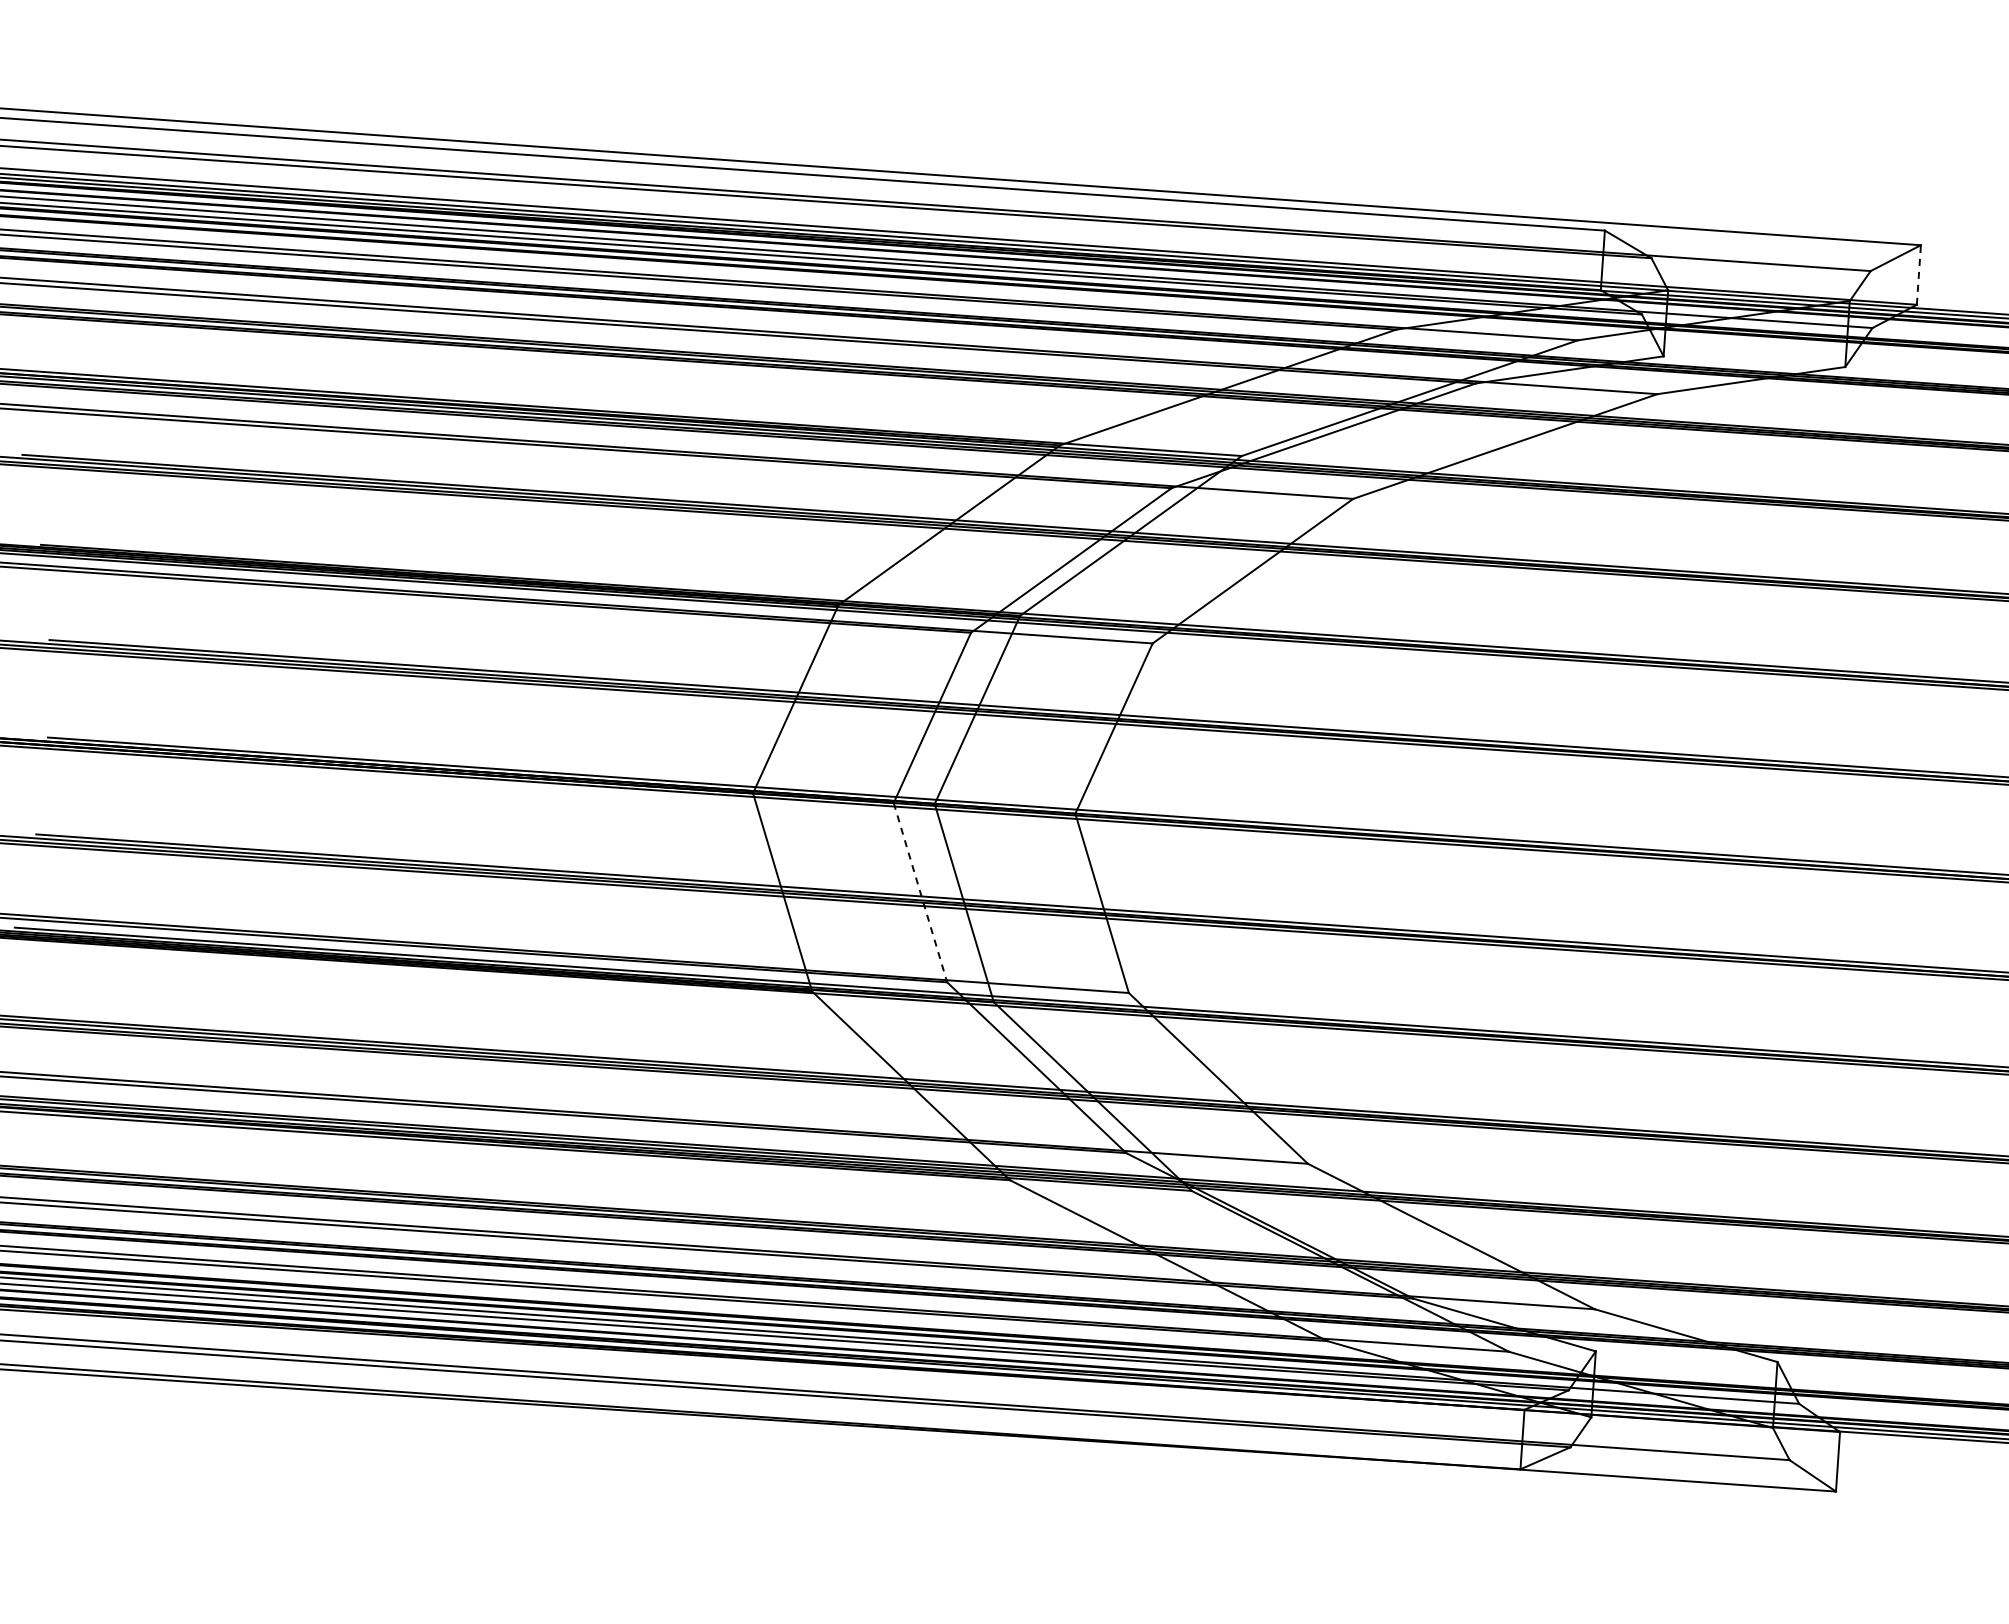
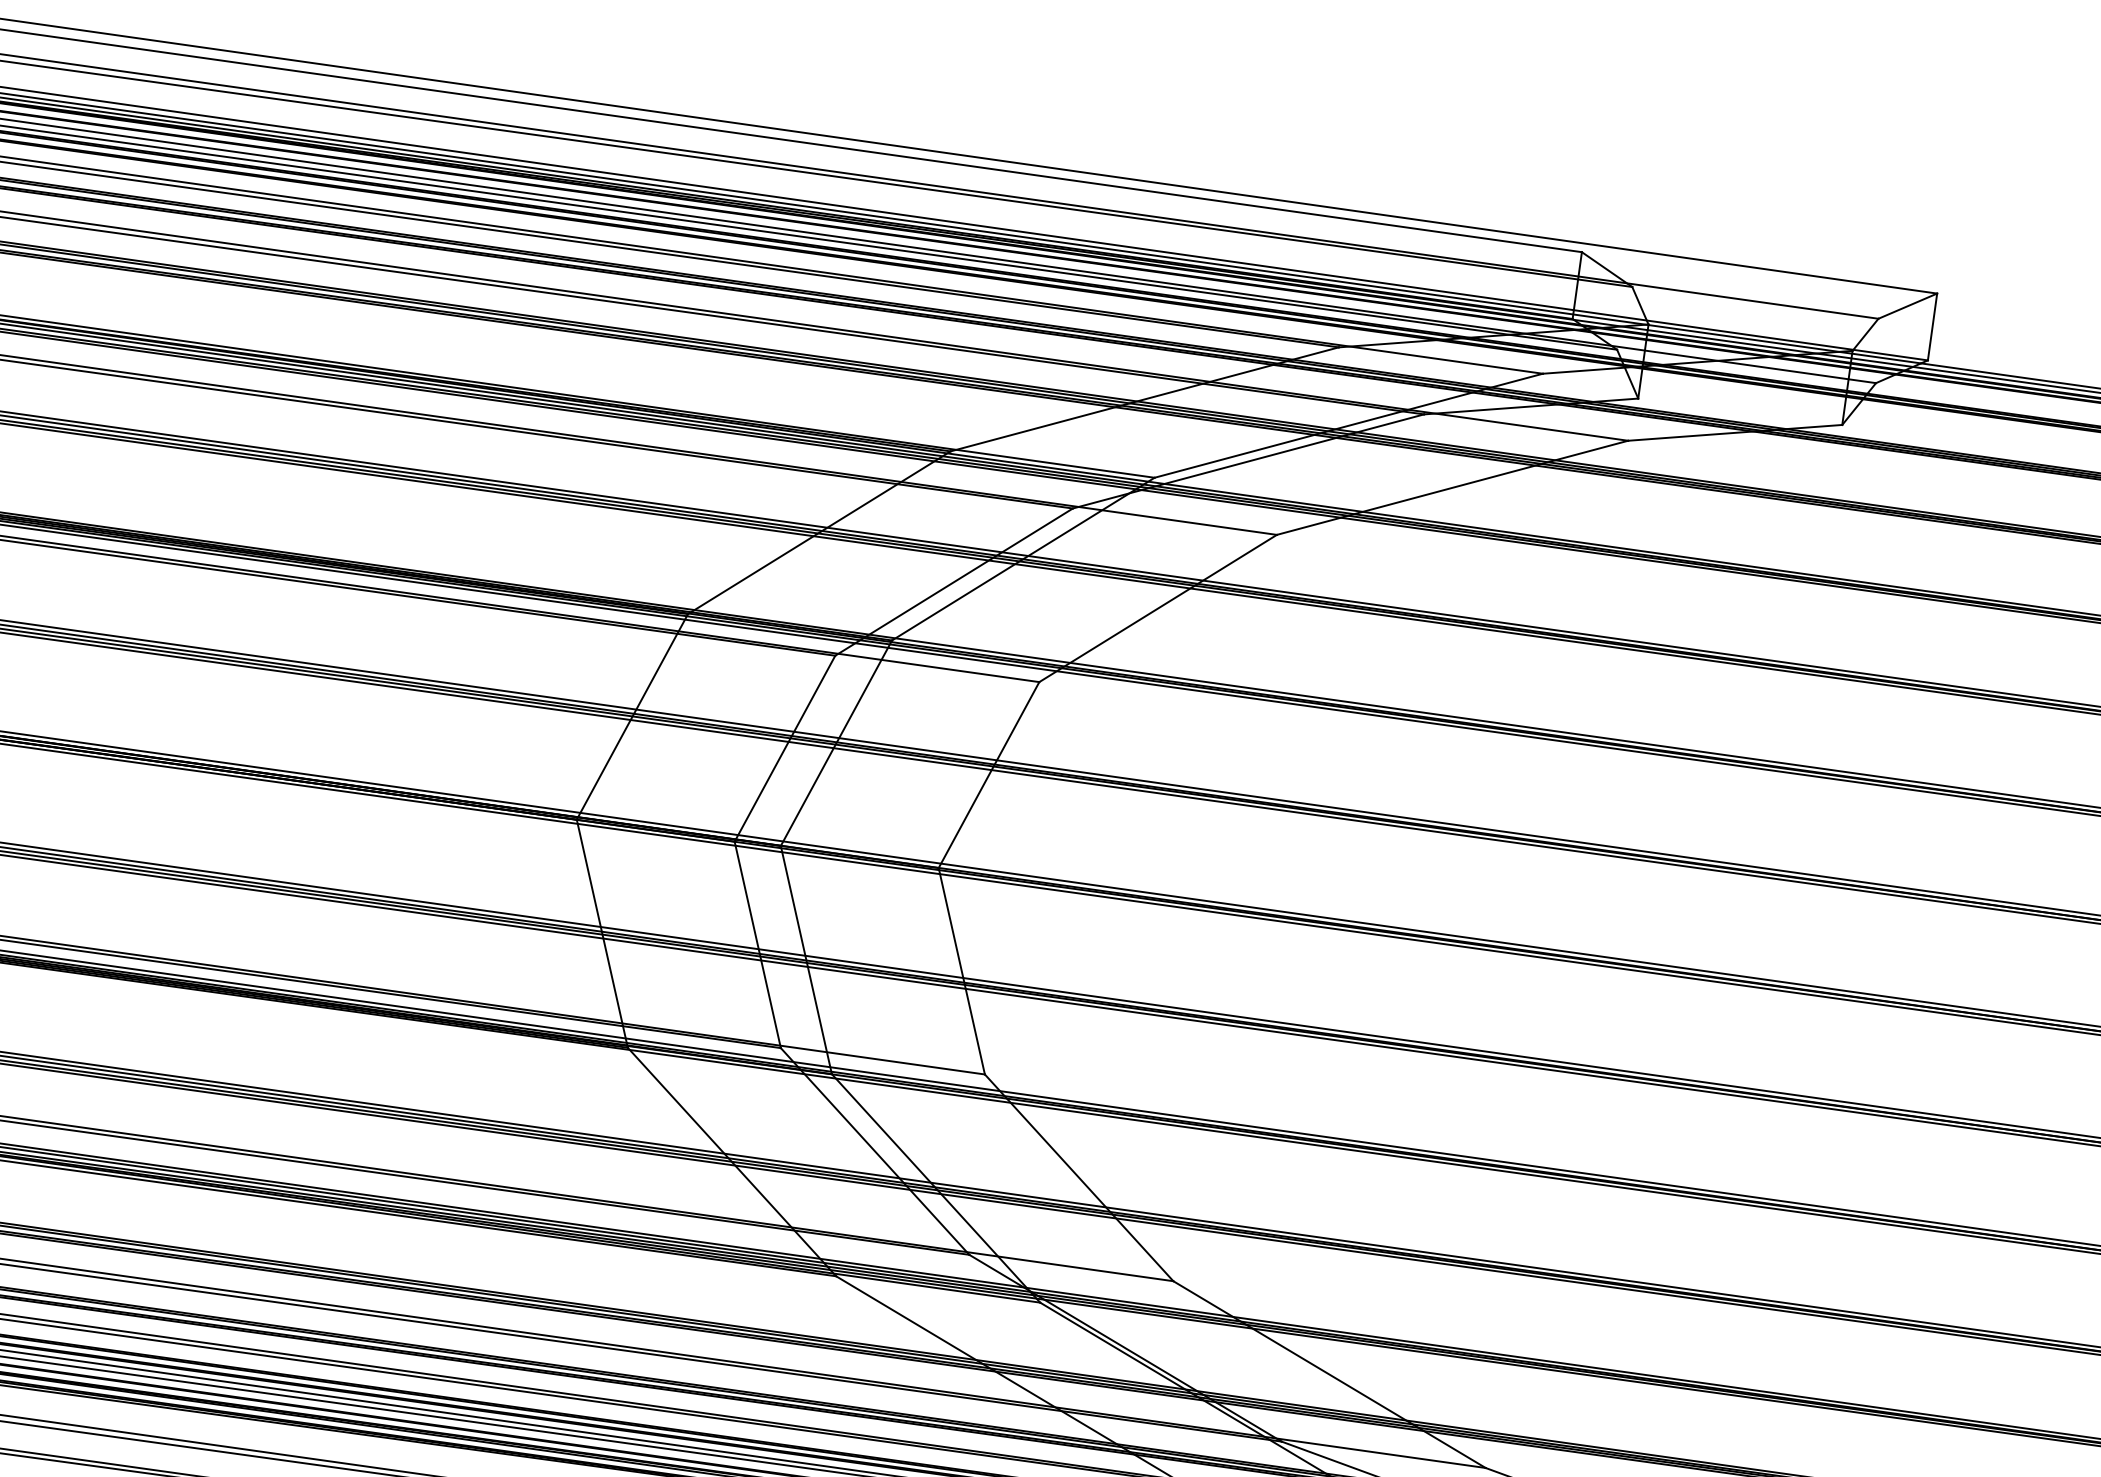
line: (1918, 275) -> (1932, 327), dashed -> solid
line: (920, 892) -> (757, 944), dashed -> solid

